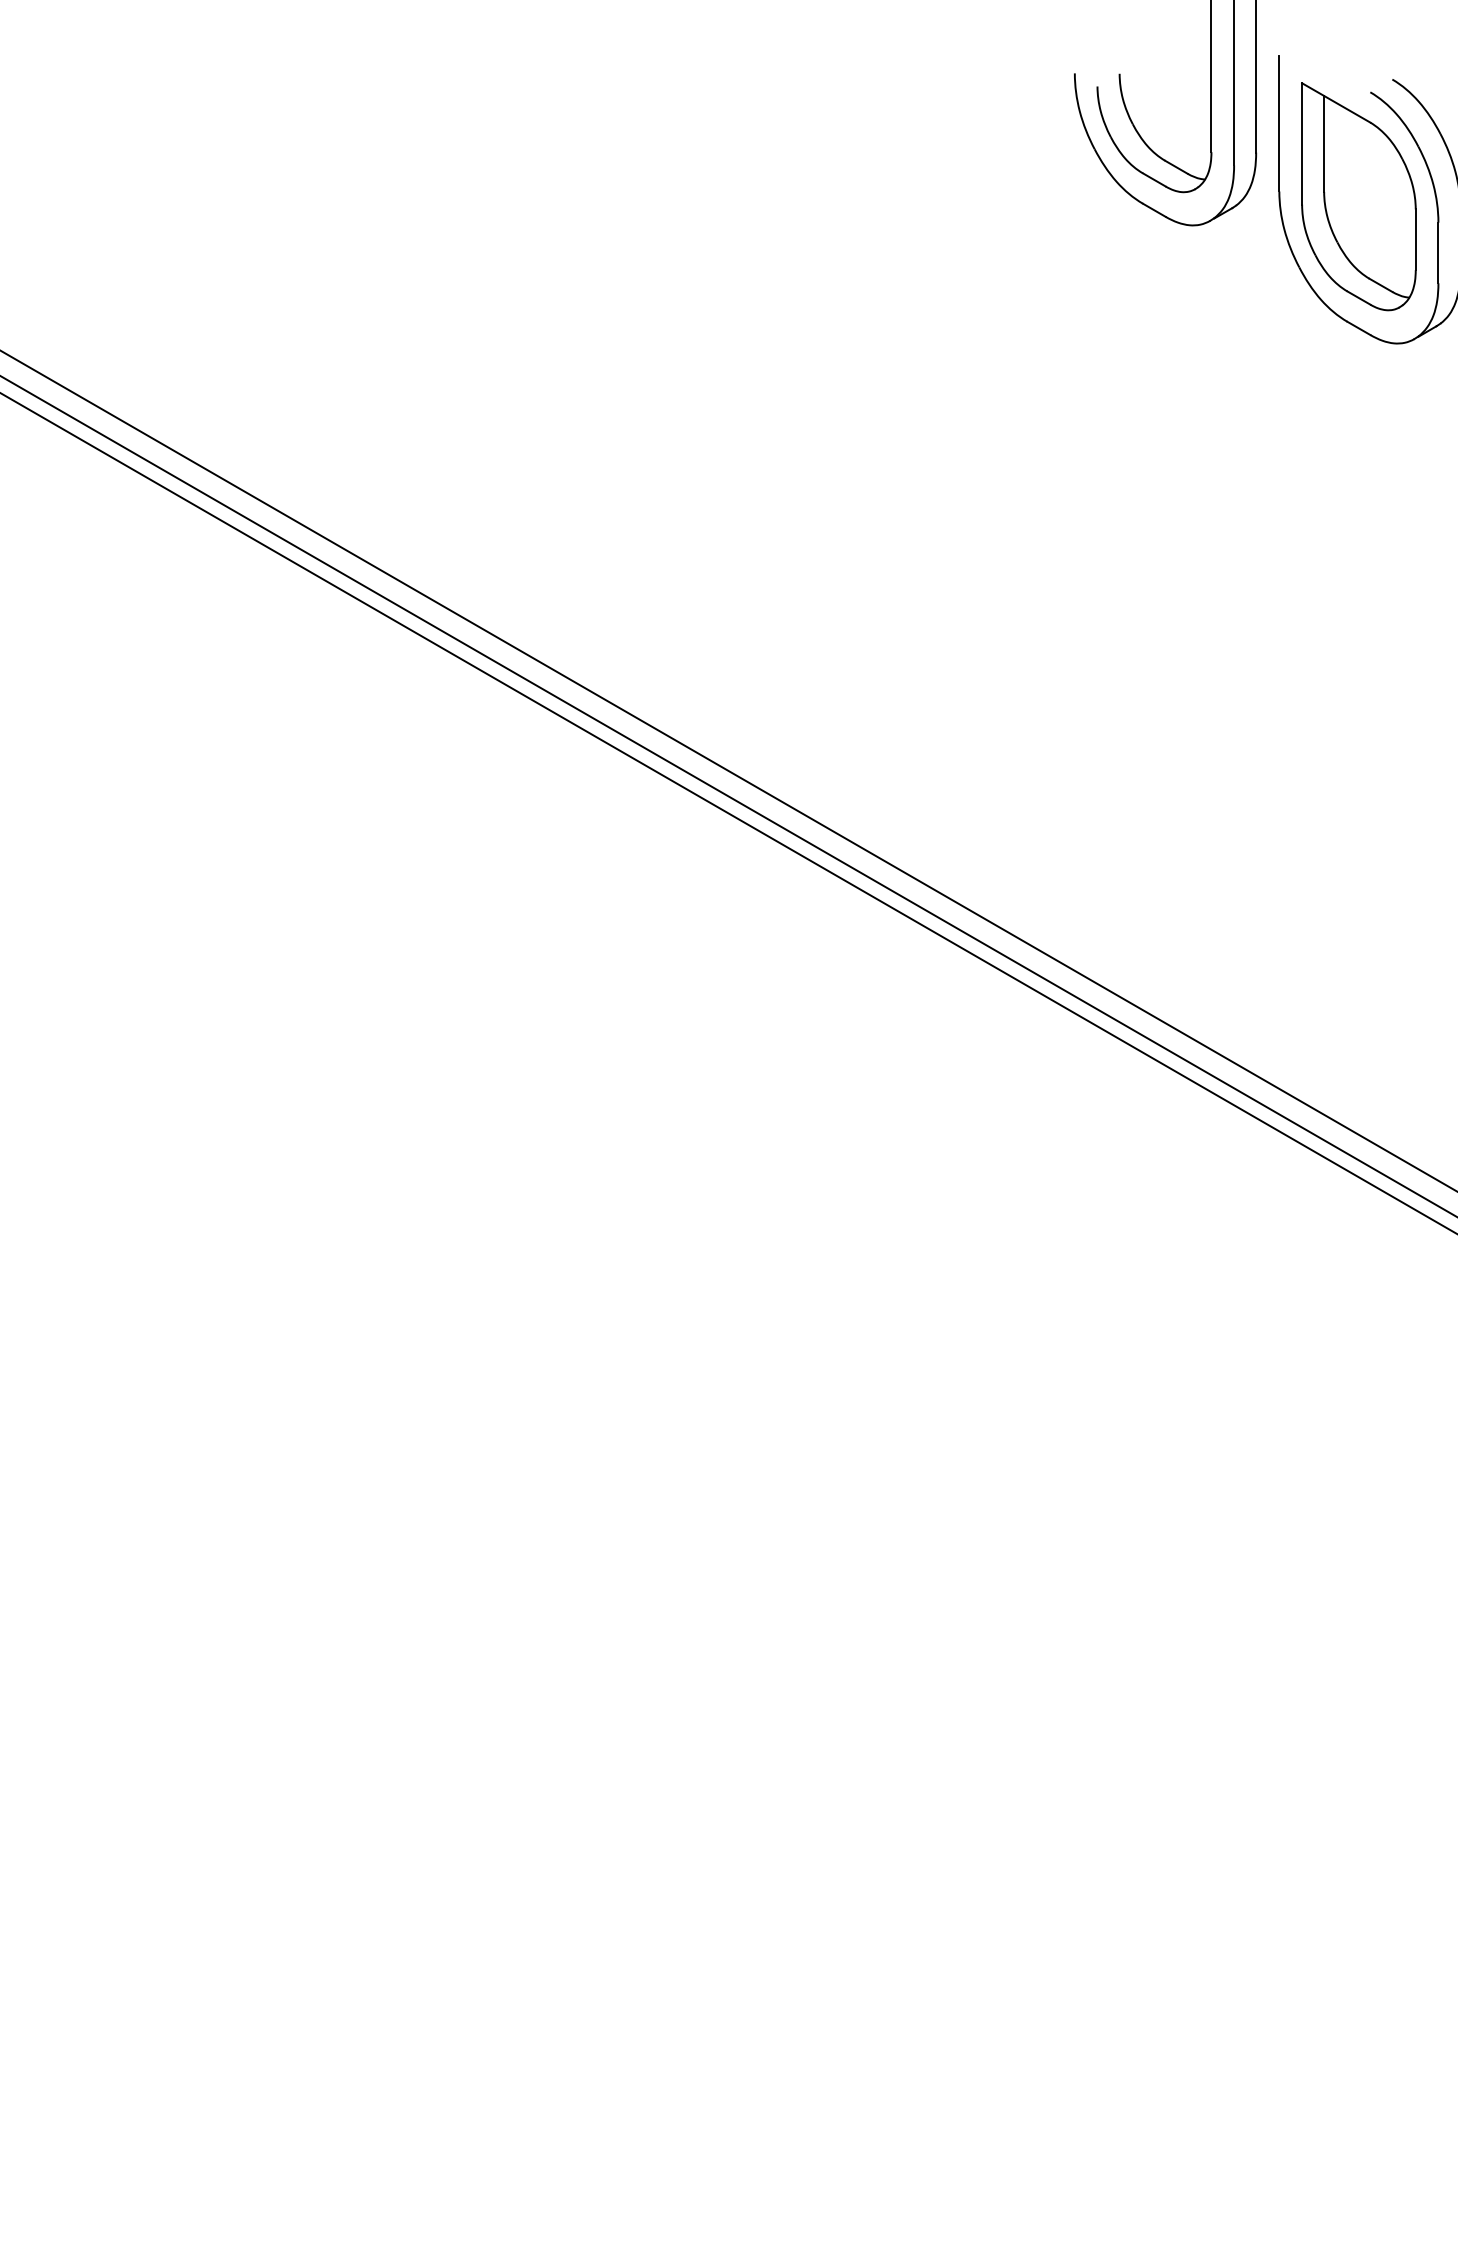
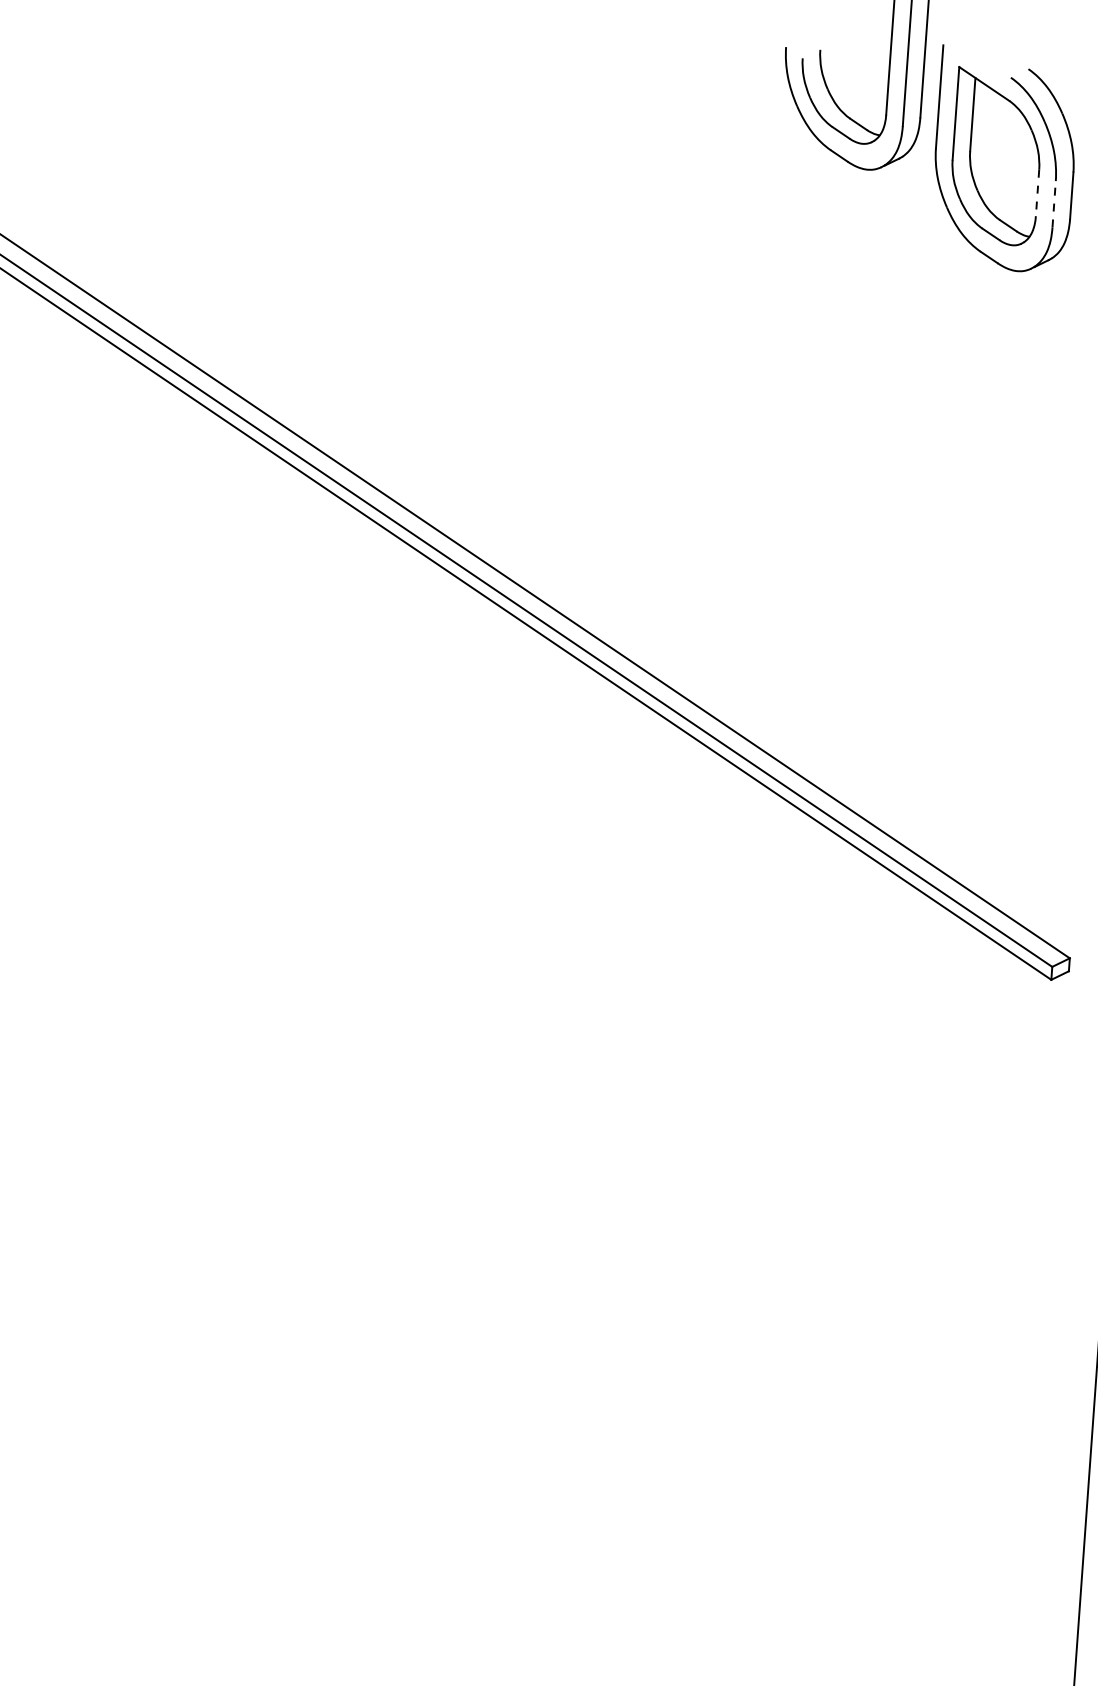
line: (1415, 240) -> (1037, 193), solid -> dashed
line: (1438, 252) -> (1054, 203), solid -> dashed

